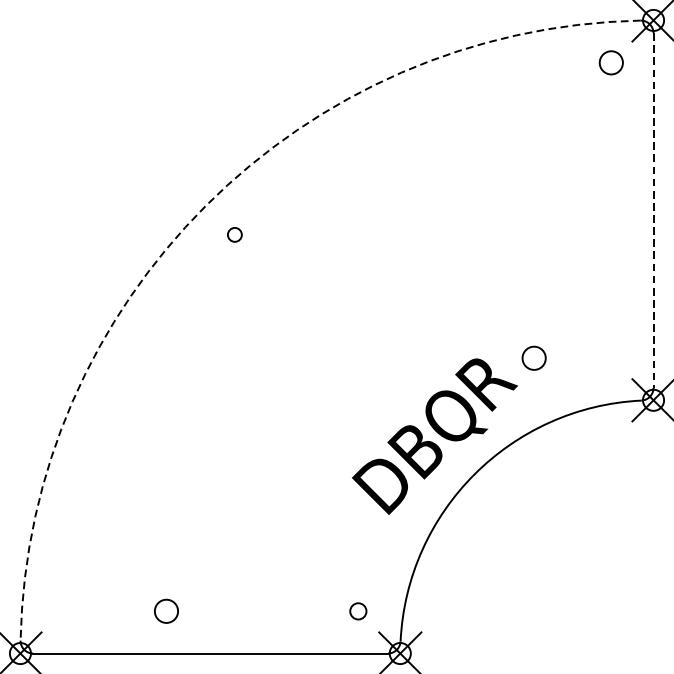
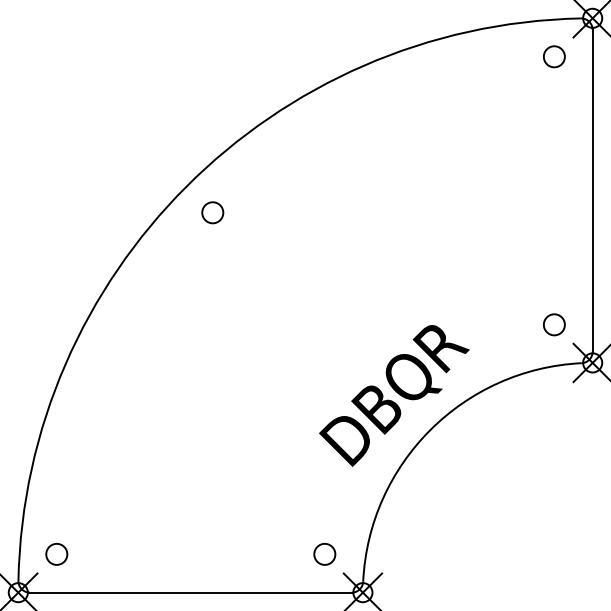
arc: (205, 205) -> (186, 186), dashed -> solid
line: (653, 210) -> (592, 190), dashed -> solid
circle: (234, 234) -> (212, 212), size x1.67
circle: (534, 357) -> (554, 324), moved
circle: (166, 611) -> (56, 554), moved
circle: (357, 611) -> (324, 554), size x1.43

